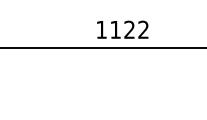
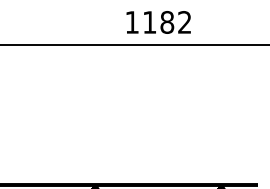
text: (129, 29) -> (167, 22), 1122 -> 1182

